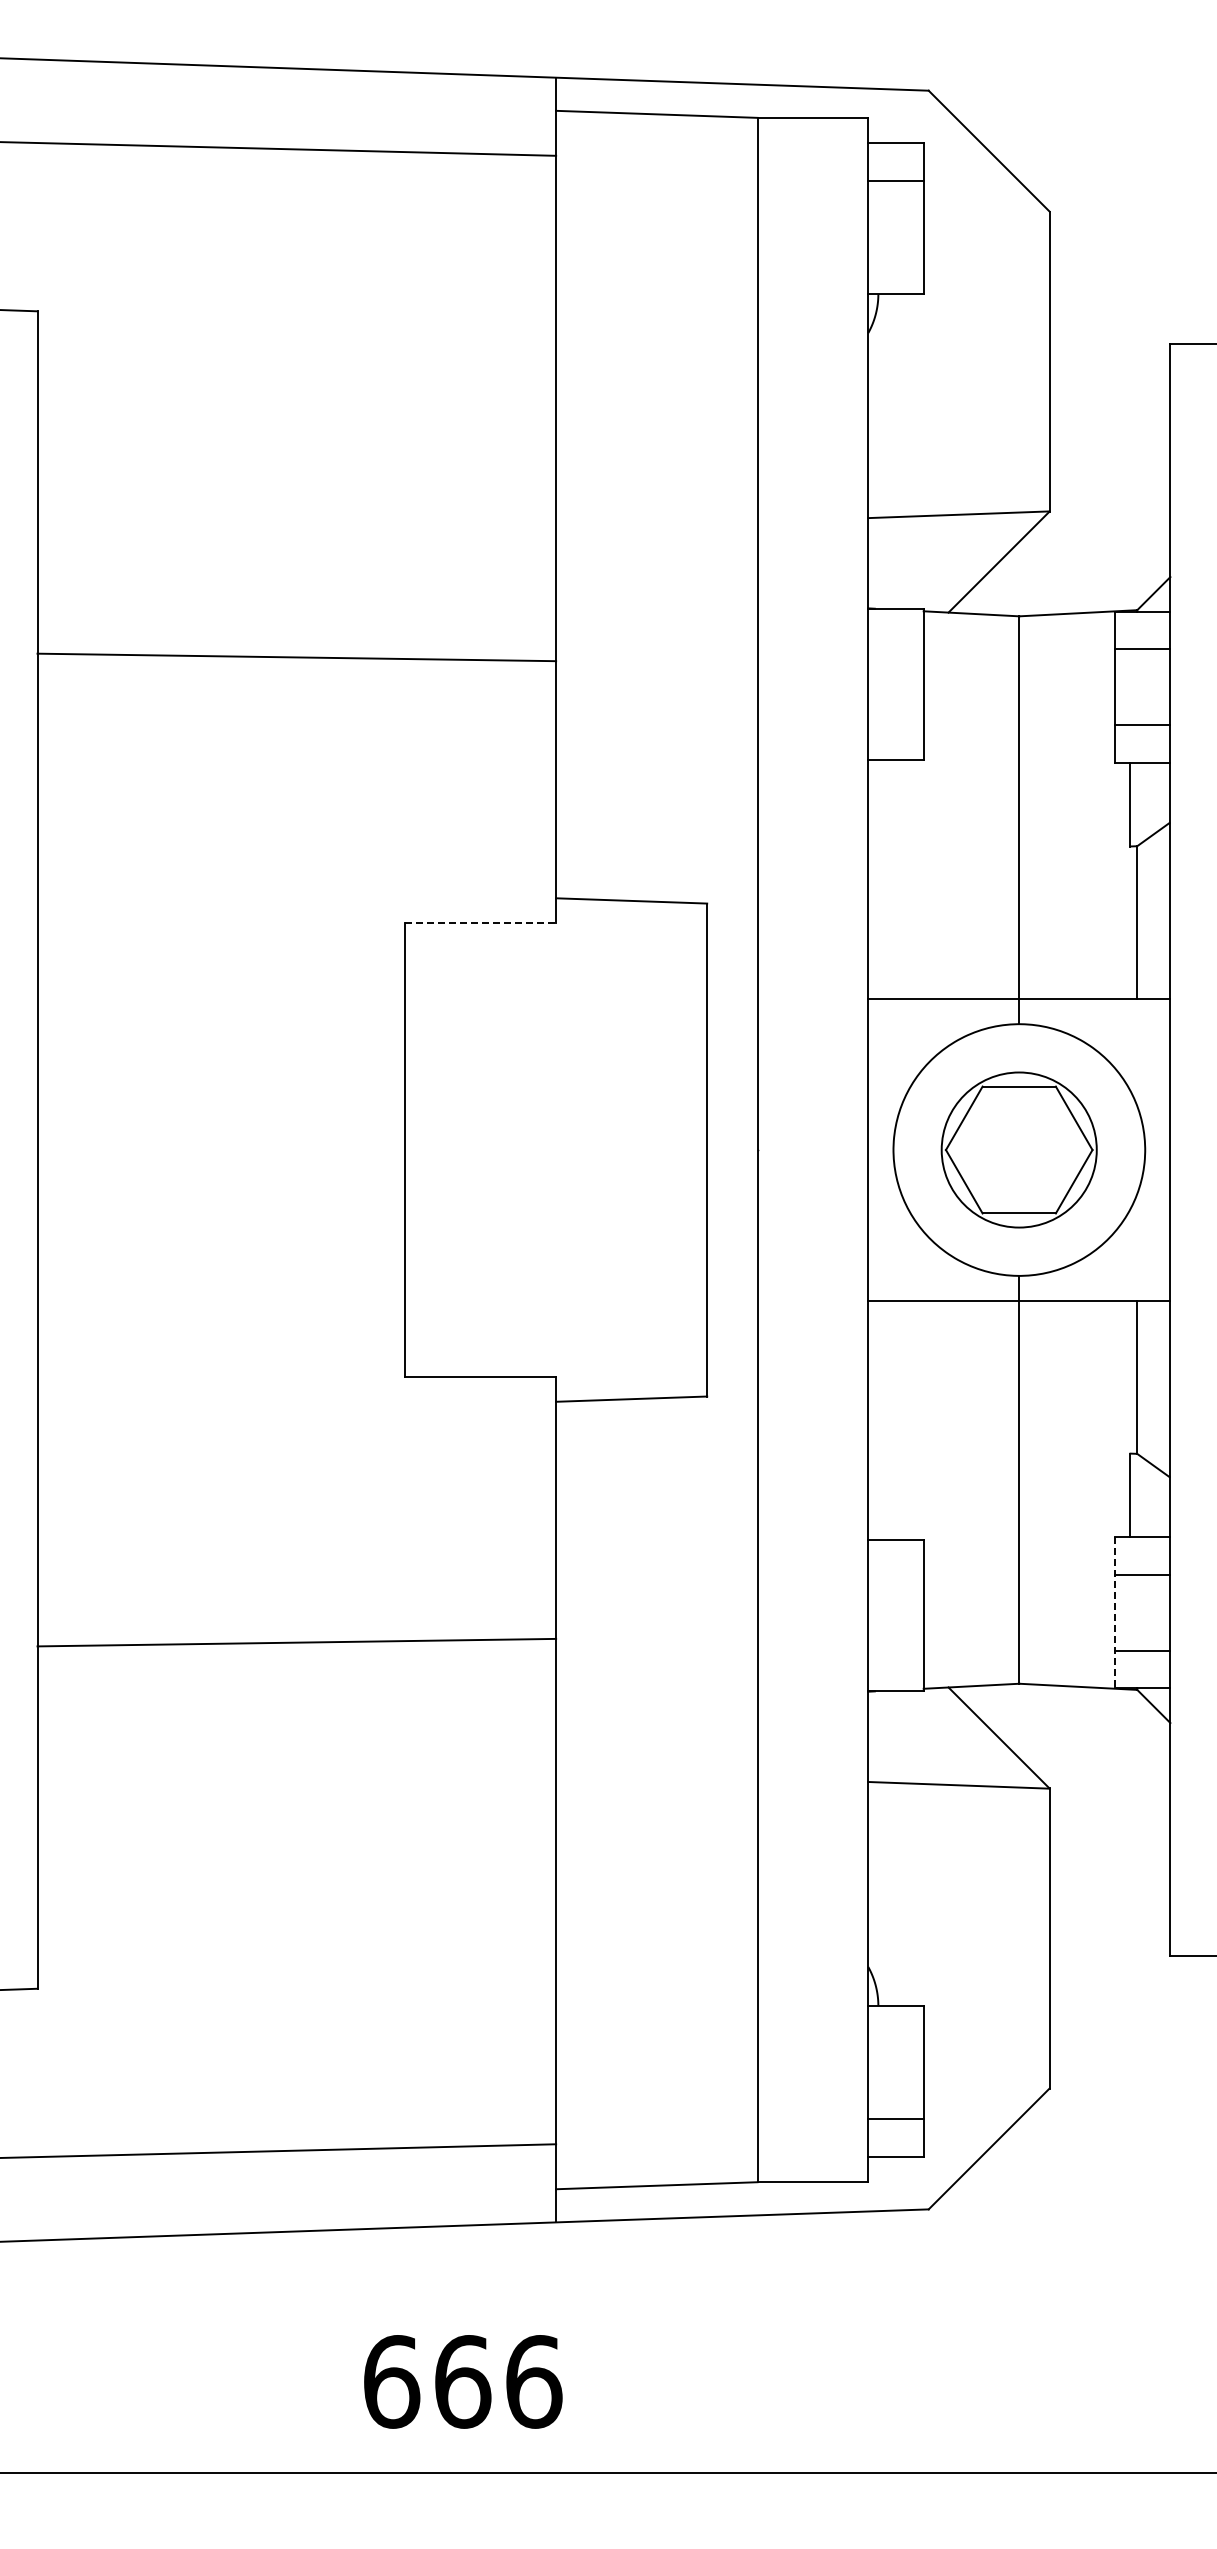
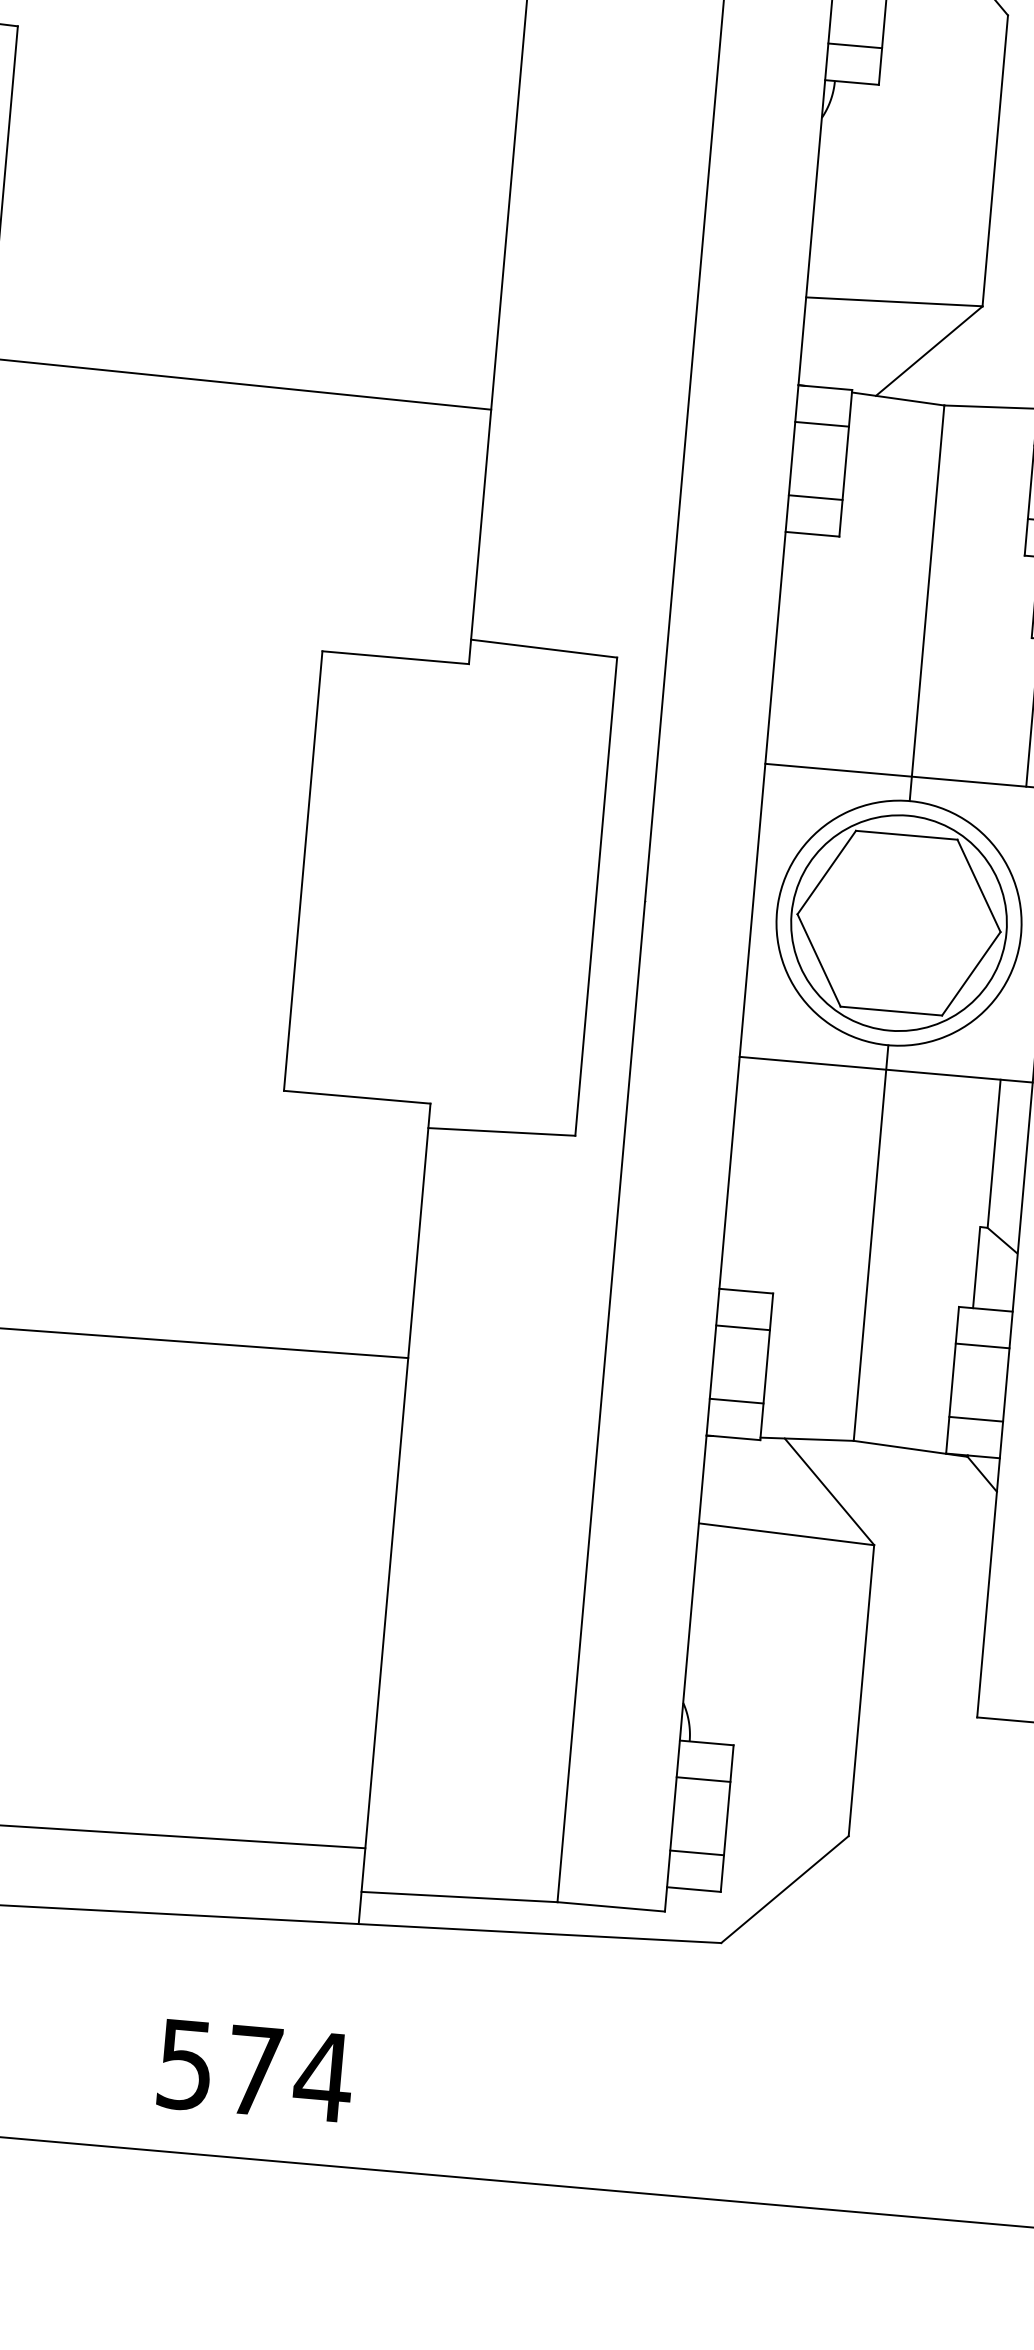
line: (895, 256) -> (854, 45), added
line: (895, 646) -> (821, 424), added
line: (895, 722) -> (815, 497), added
line: (480, 923) -> (395, 657), dashed -> solid
part: (1018, 1149) -> (898, 922), size x1.43
line: (895, 1577) -> (742, 1327), added
line: (1115, 1612) -> (953, 1379), dashed -> solid
line: (895, 1653) -> (736, 1401), added
line: (895, 2043) -> (703, 1779), added
text: (463, 2381) -> (255, 2070), 666 -> 574

